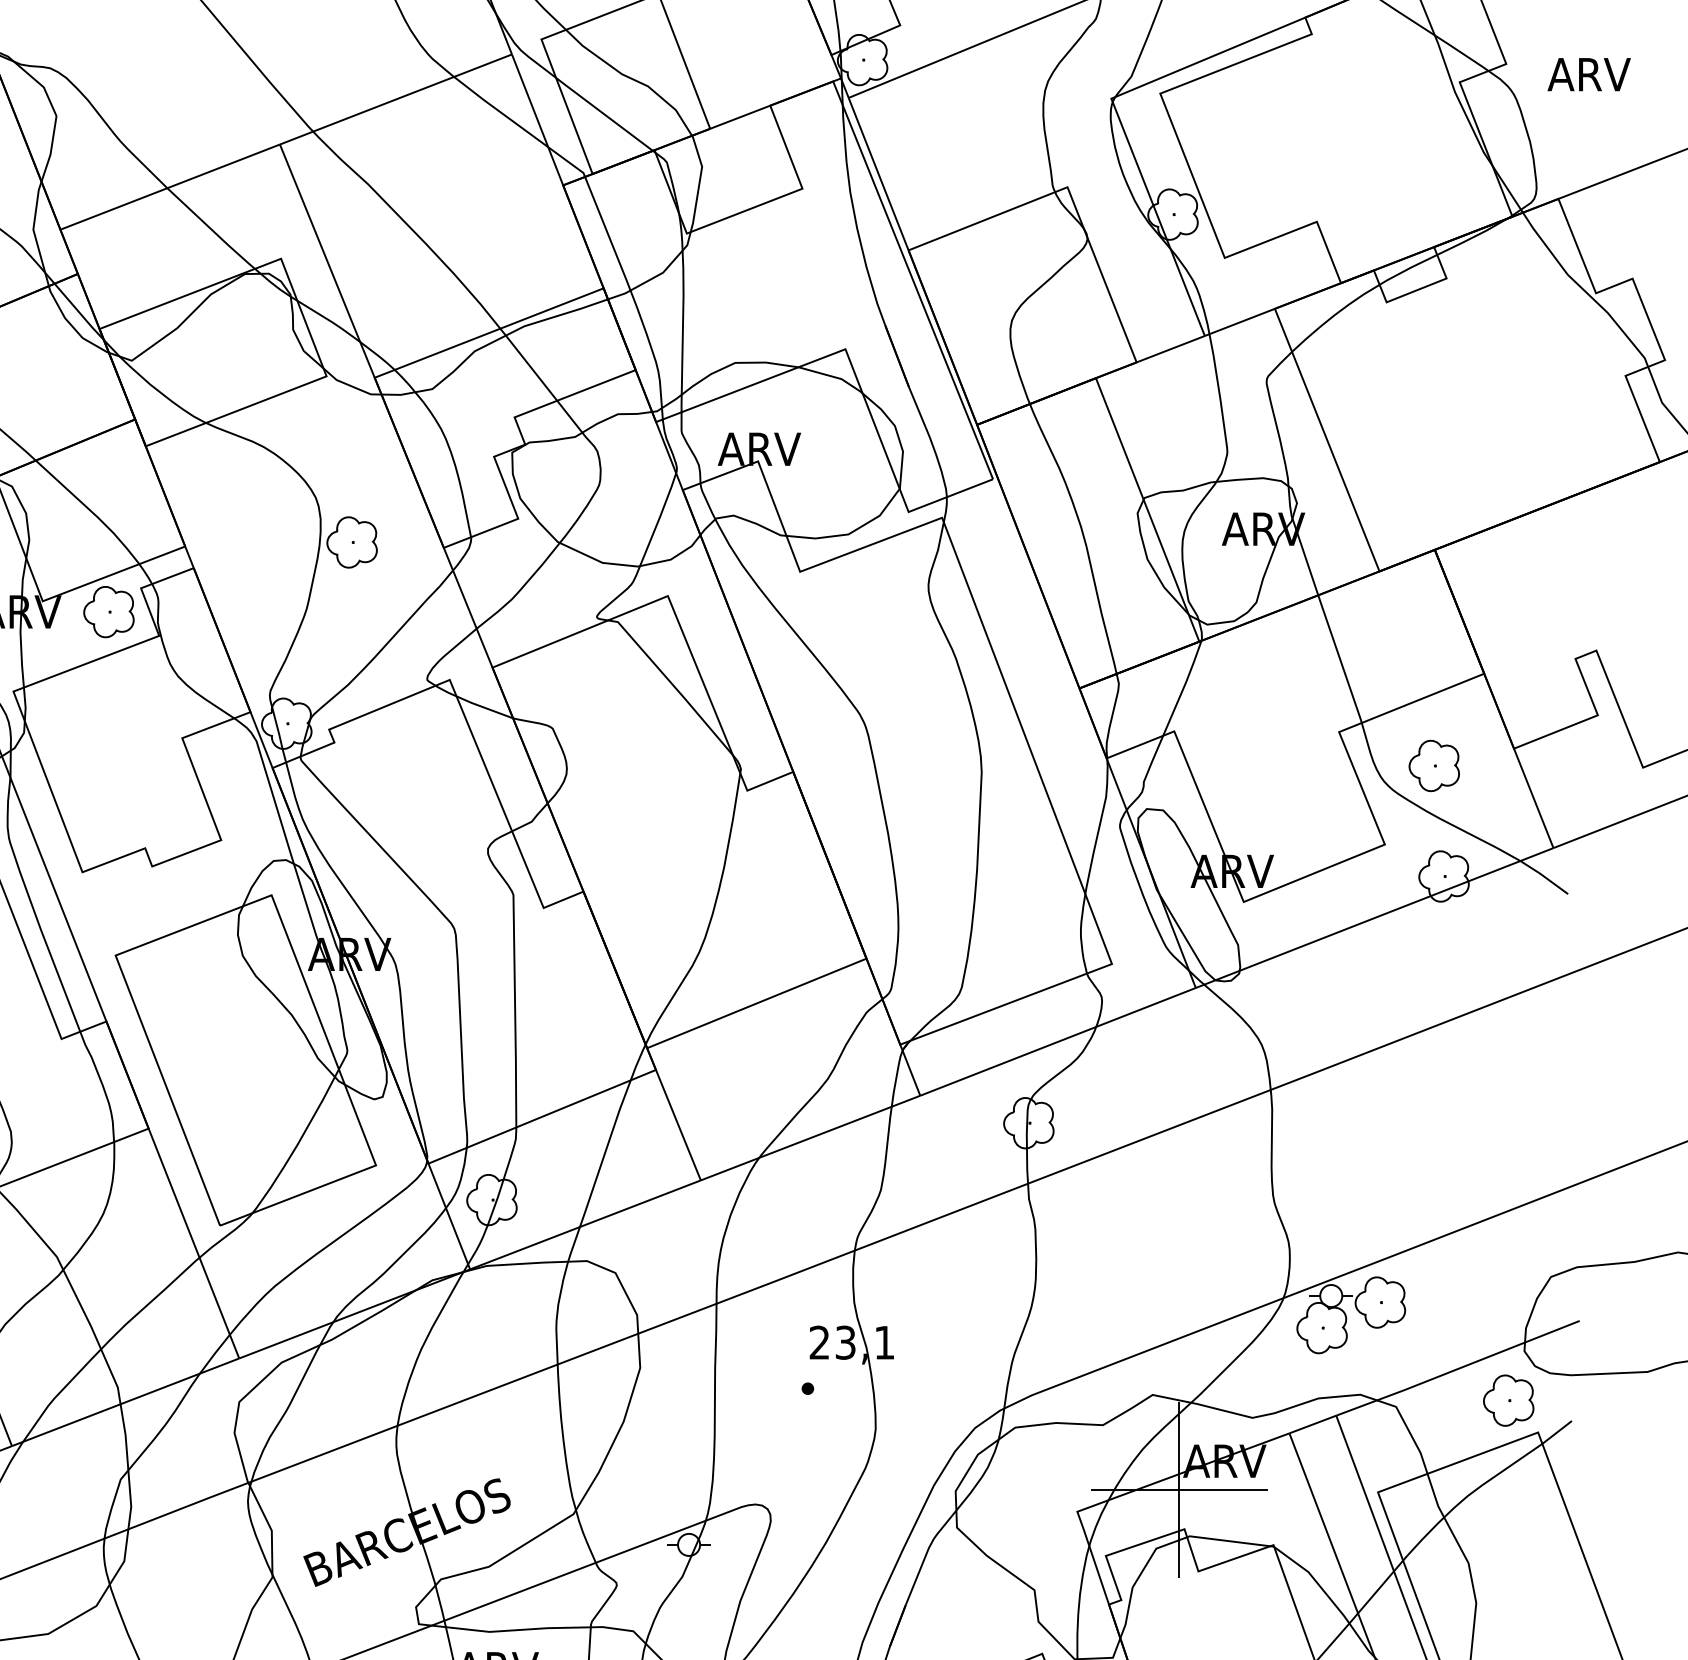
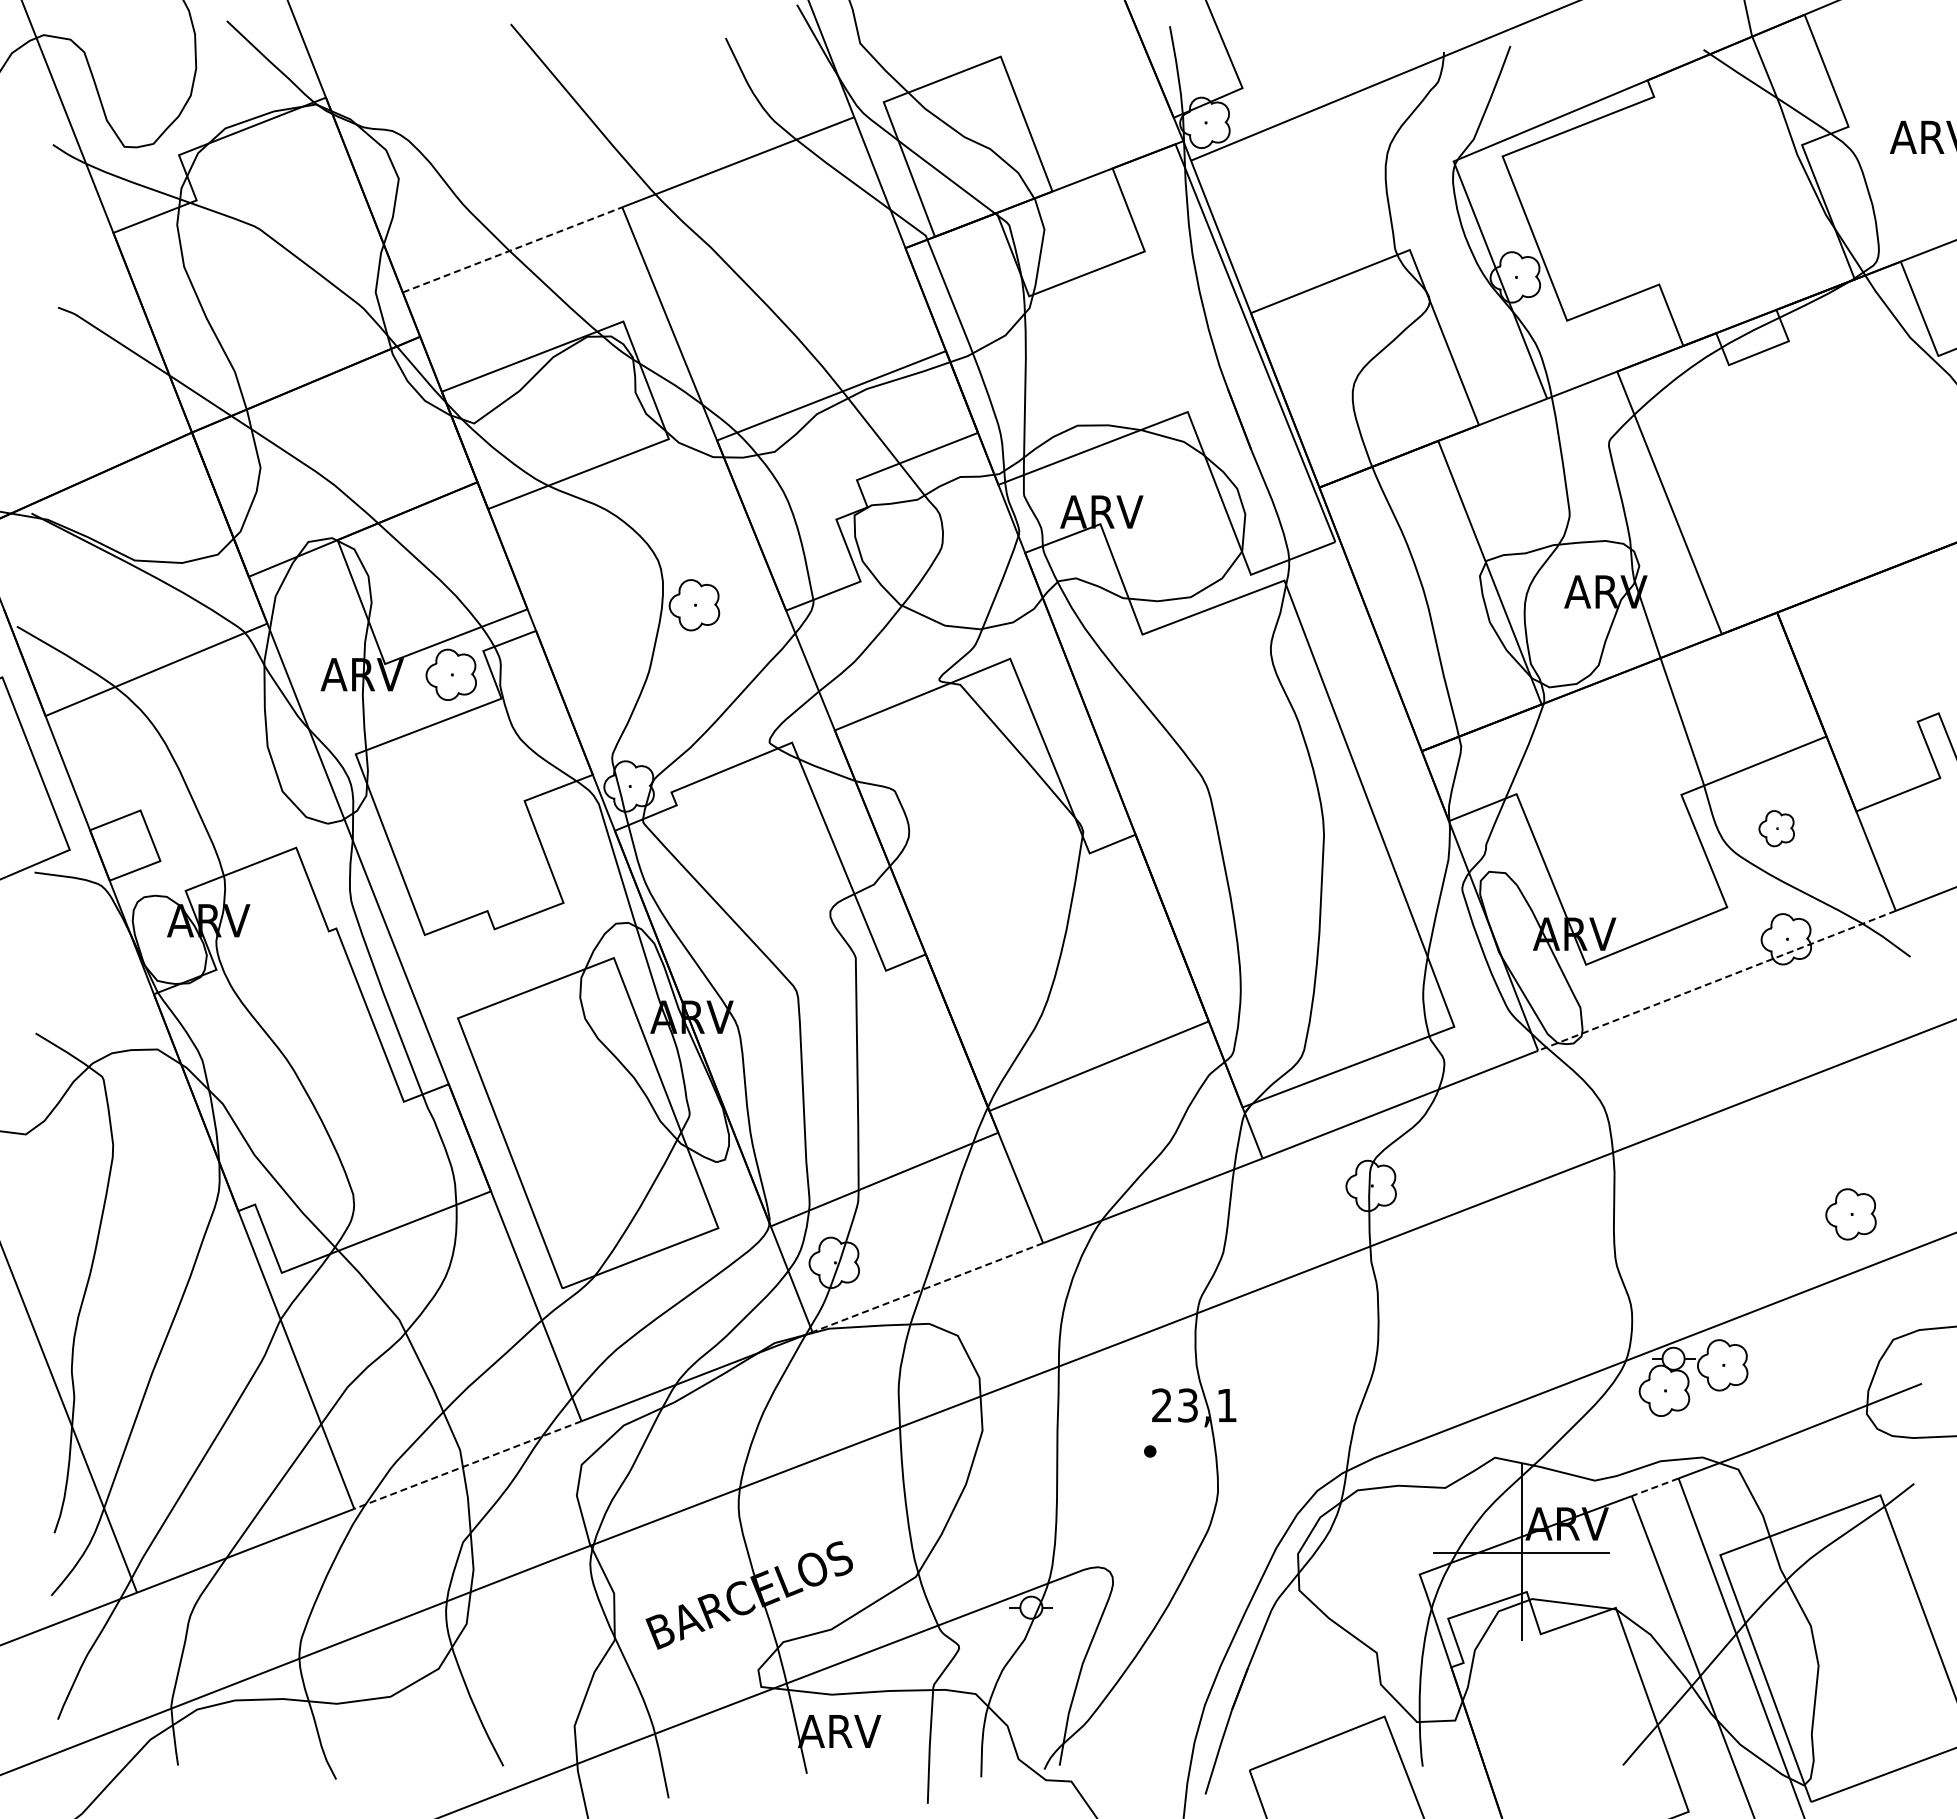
line: (170, 186) -> (512, 249), solid -> dashed
part: (1434, 765) -> (1776, 828), size x0.7
line: (1374, 918) -> (1716, 981), solid -> dashed
line: (585, 1224) -> (927, 1287), solid -> dashed
part: (1508, 1400) -> (1850, 1214), moved
line: (125, 1402) -> (467, 1465), solid -> dashed
line: (1312, 1424) -> (1654, 1487), solid -> dashed

